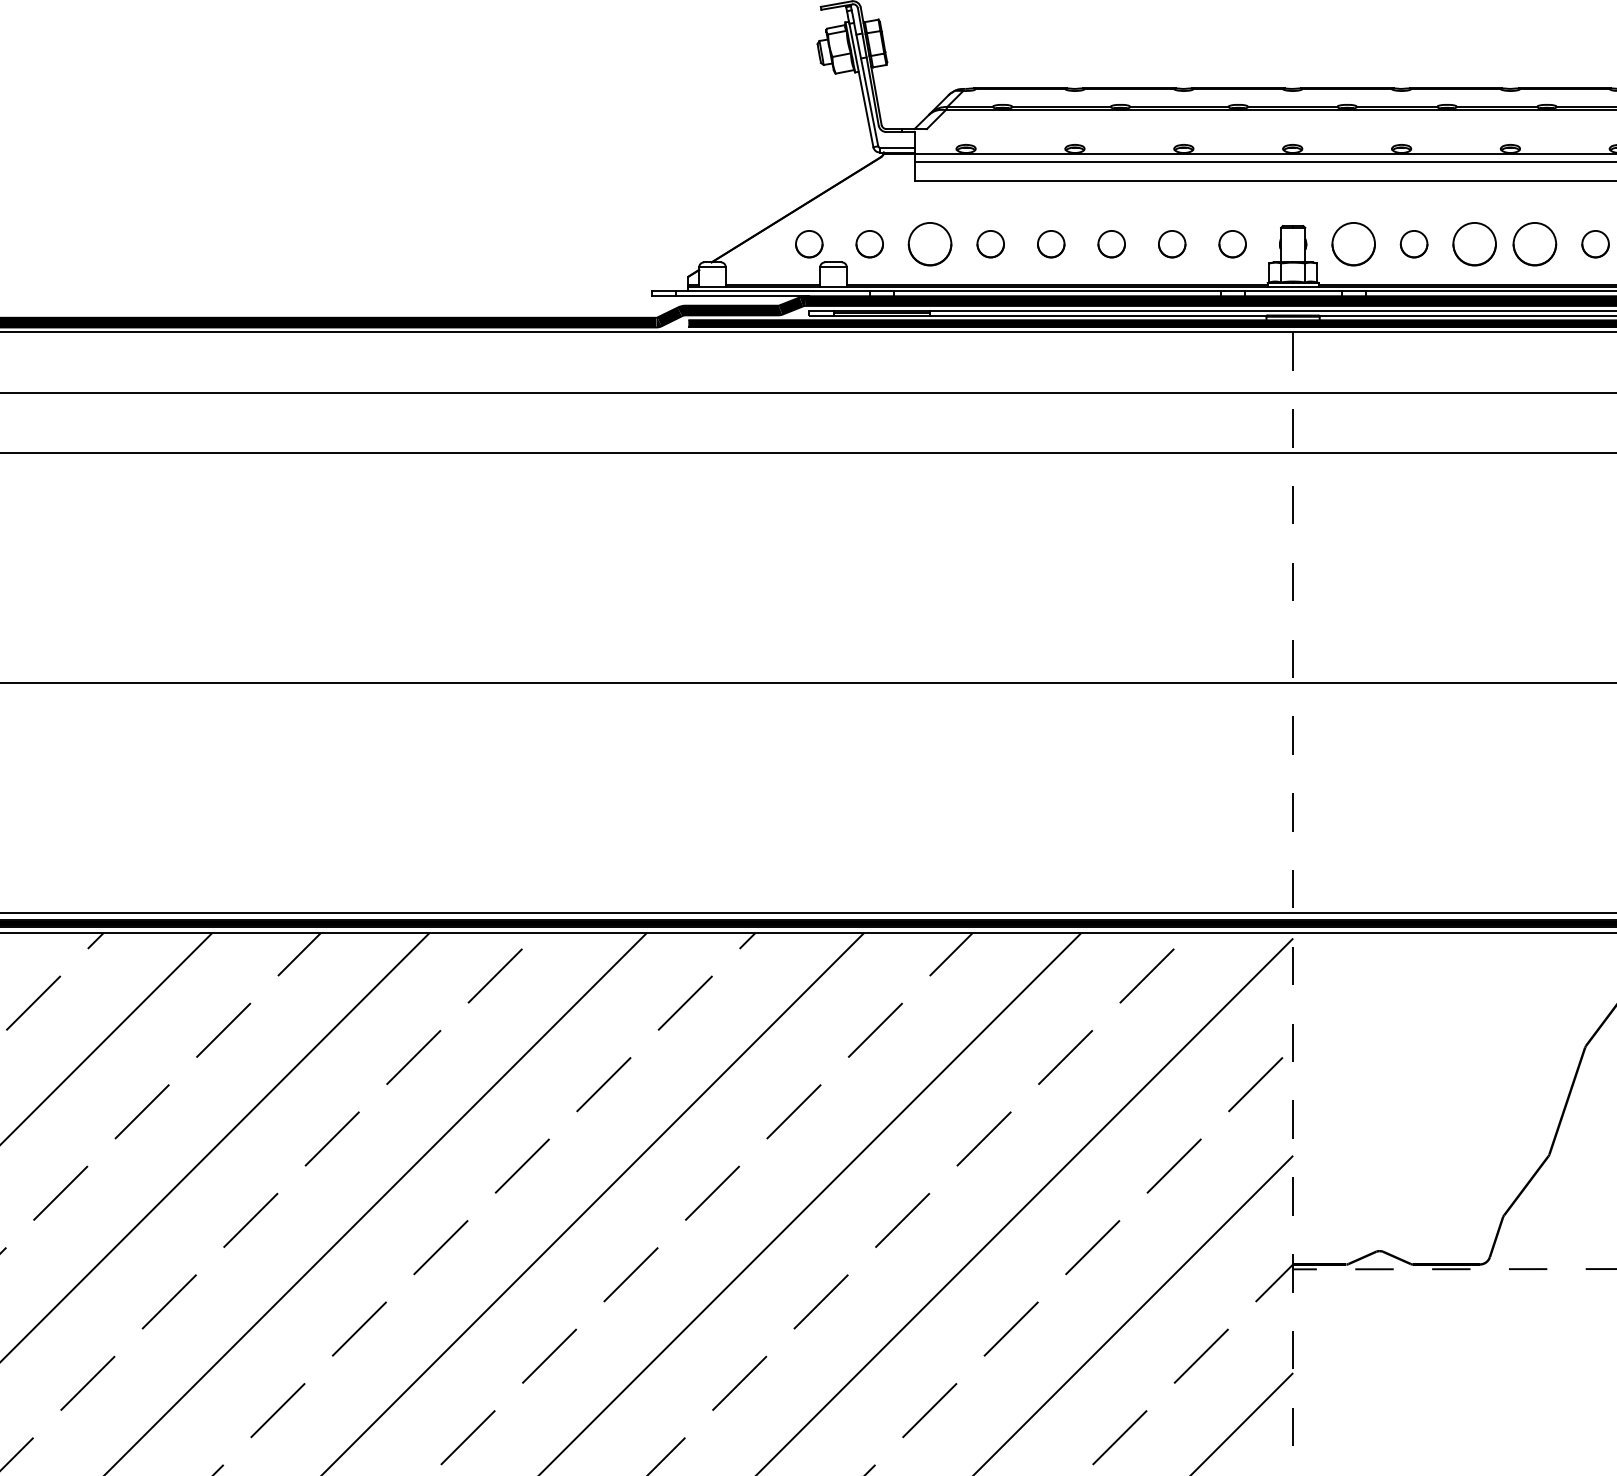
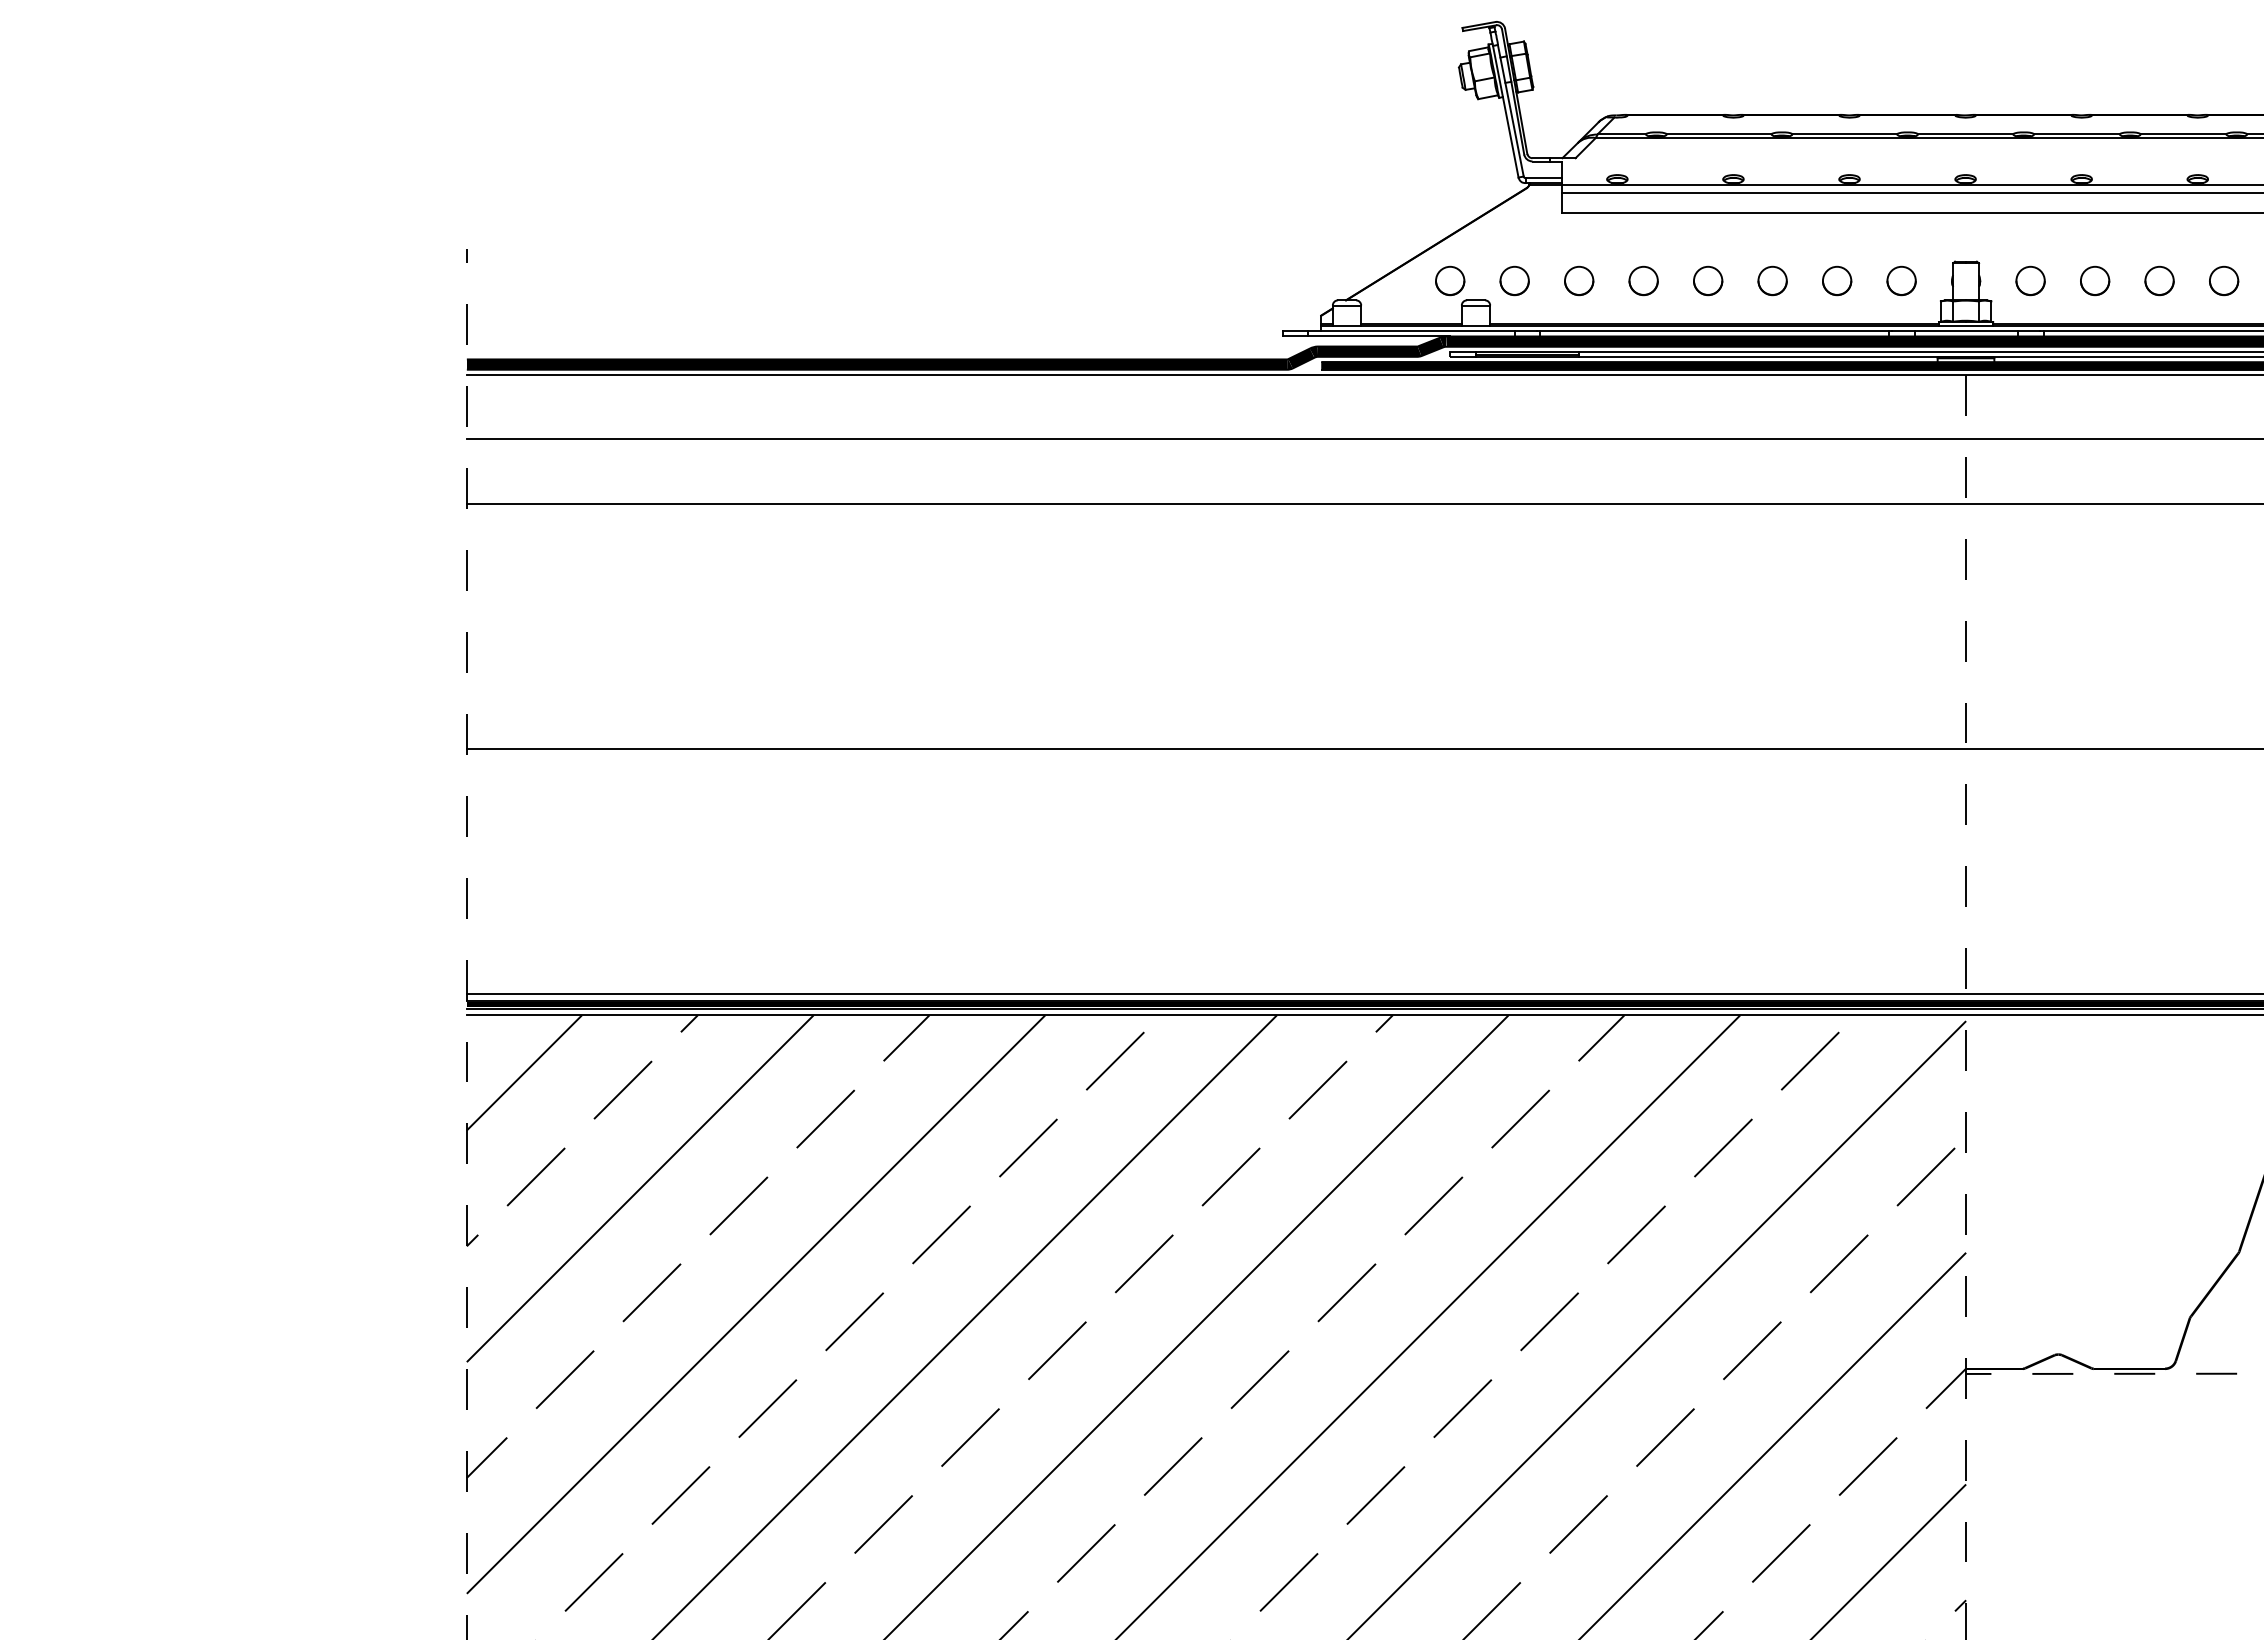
part: (930, 243) -> (1579, 280), size x0.62
part: (1353, 243) -> (2030, 280), size x0.62
part: (1474, 243) -> (2159, 280), size x0.62
part: (1535, 243) -> (2224, 280), size x0.62

